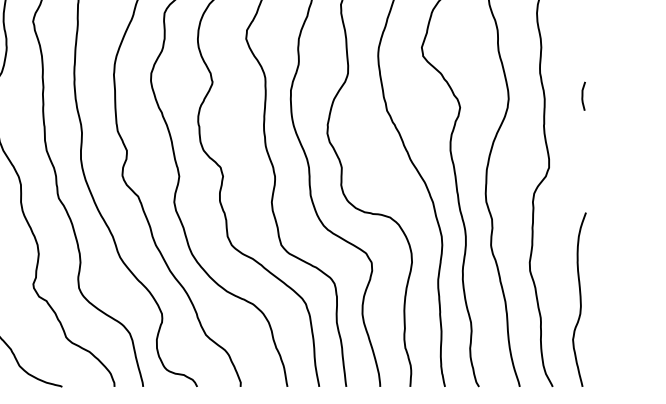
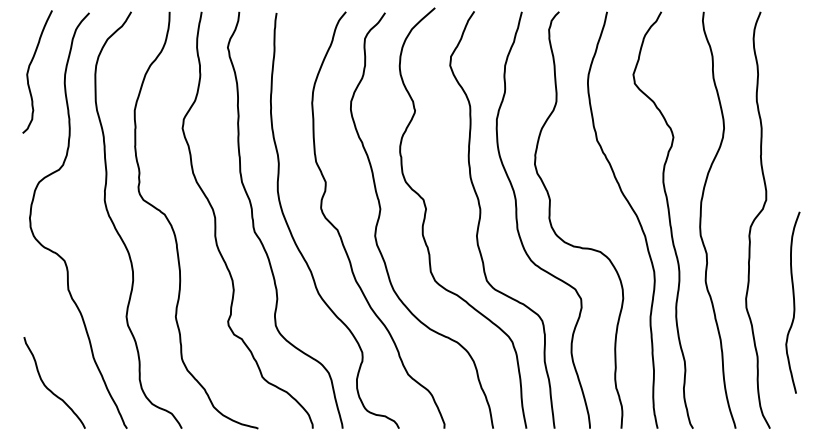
curve: (582, 96) -> (801, 125), removed
curve: (580, 299) -> (793, 302), moved

